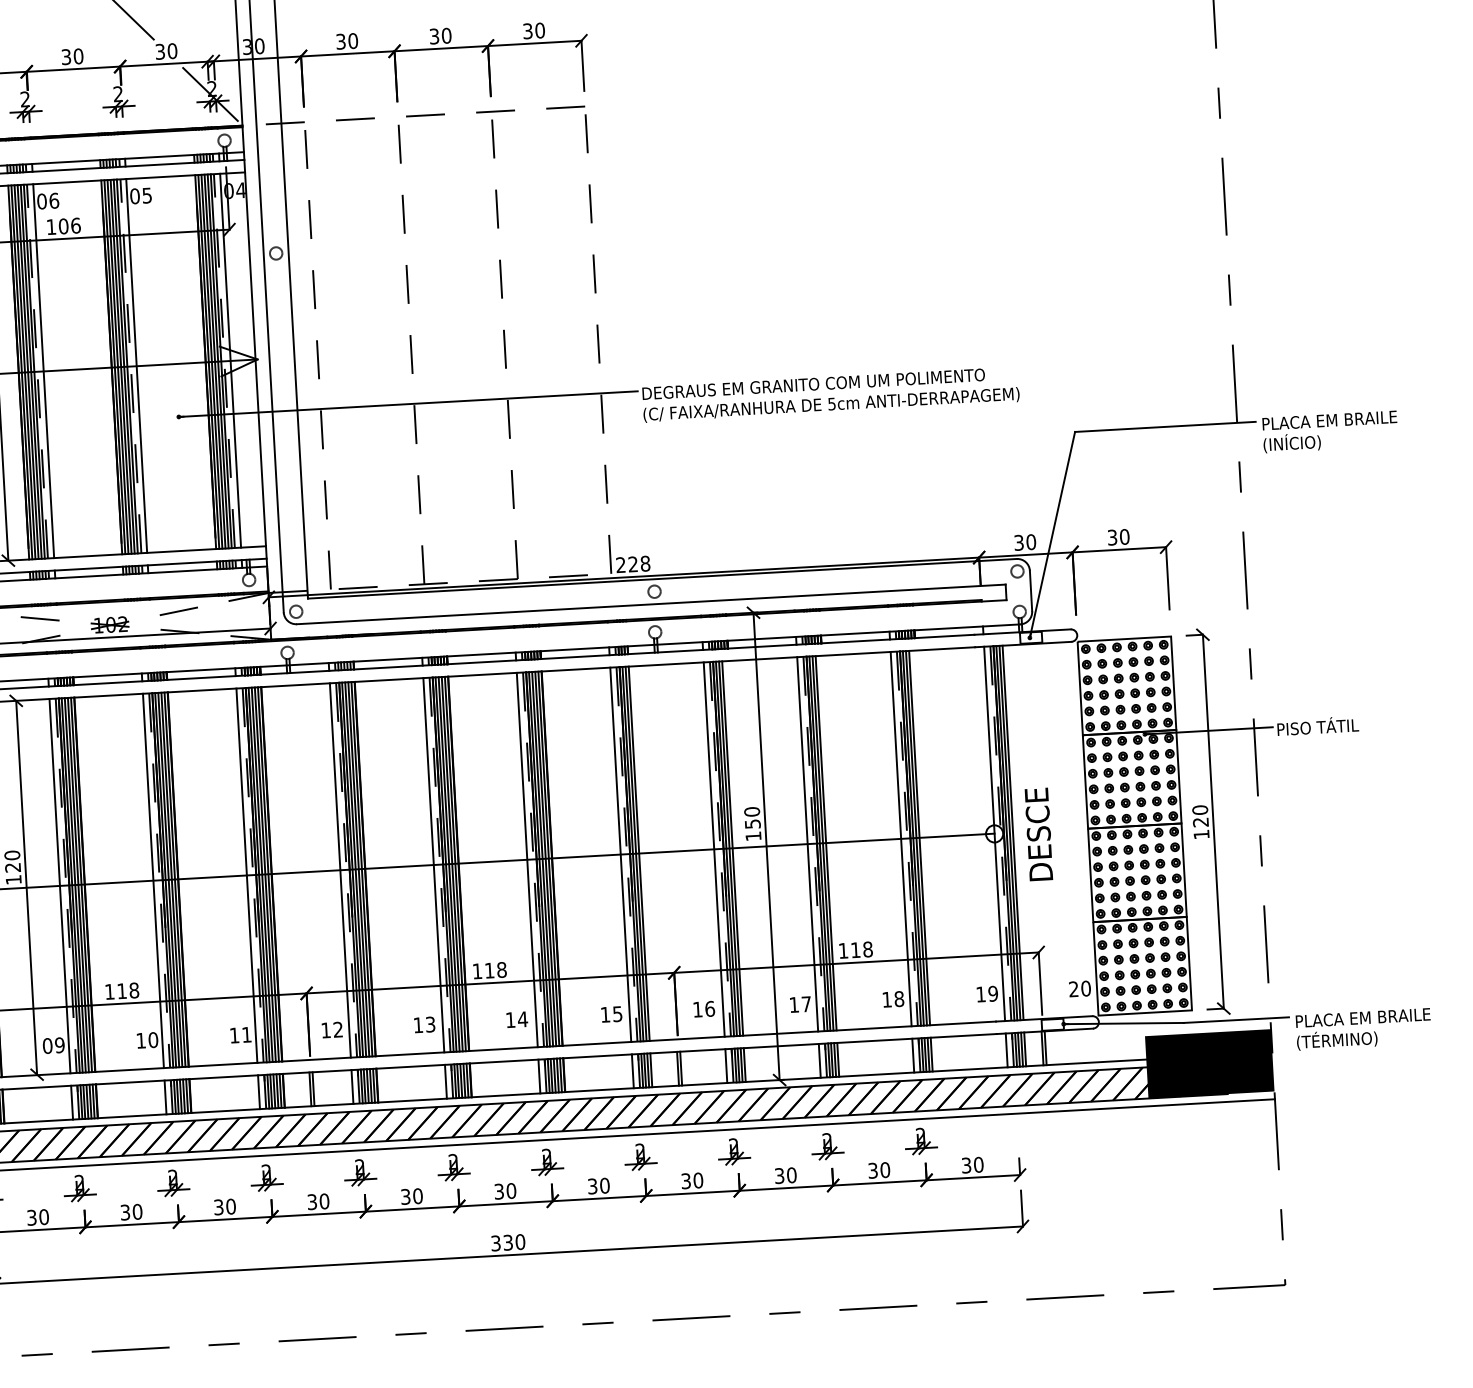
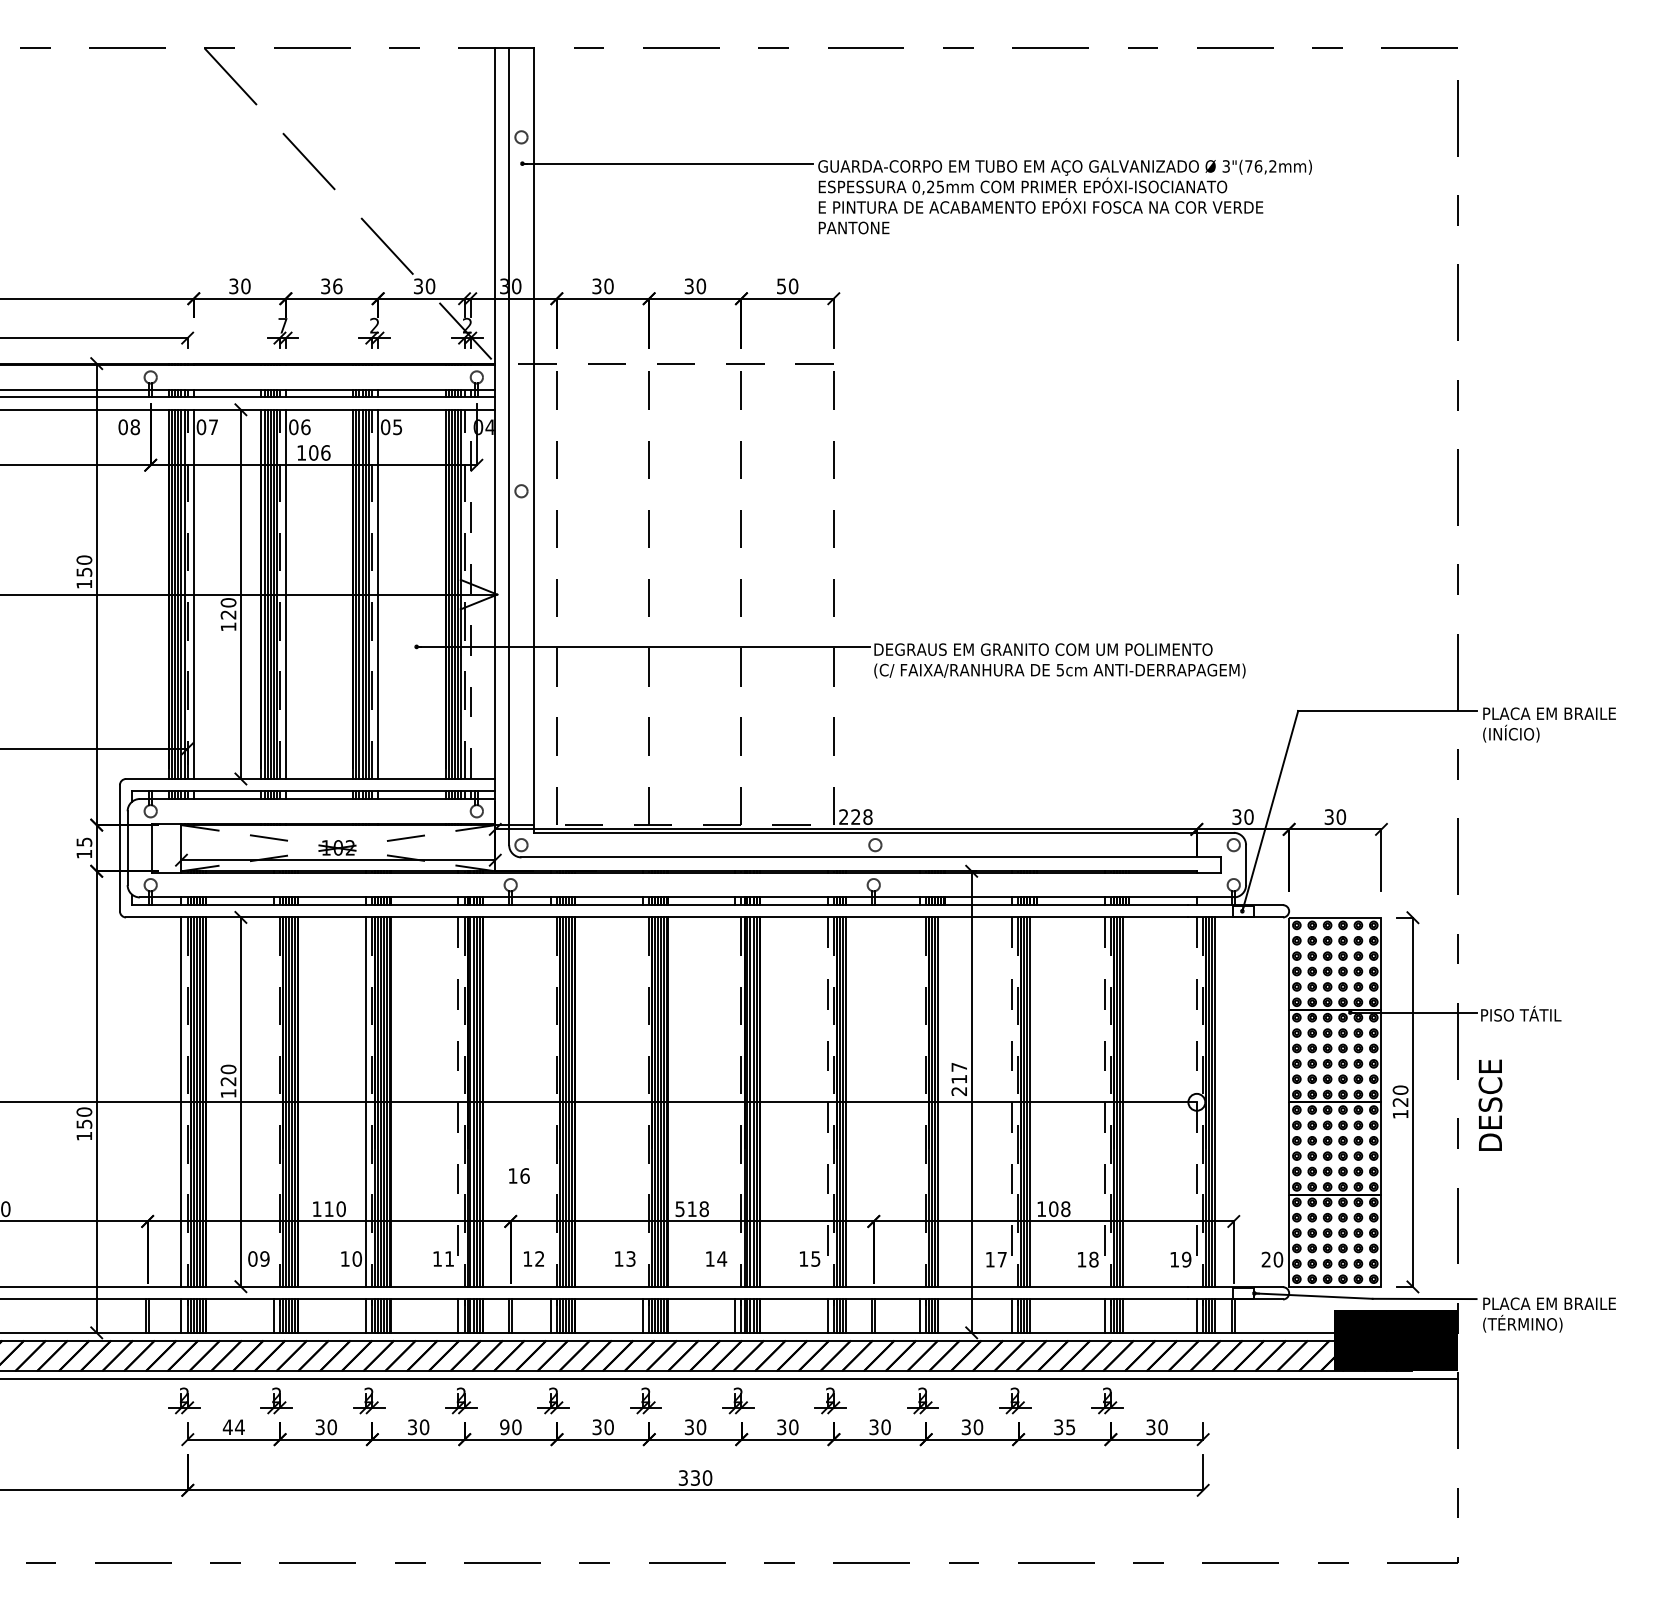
text: (527, 30) -> (781, 285), 30 -> 50
text: (78, 55) -> (337, 285), 30 -> 36
text: (24, 99) -> (282, 325), 2 -> 7
line: (230, 360) -> (470, 594), solid -> dashed
text: (752, 824) -> (959, 1079), 150 -> 217
text: (1038, 833) -> (1490, 1104), moved
line: (994, 834) -> (1196, 1102), solid -> dashed
line: (901, 839) -> (1104, 1102), solid -> dashed
line: (807, 844) -> (1012, 1102), solid -> dashed
line: (713, 849) -> (919, 1102), removed
line: (620, 855) -> (827, 1102), solid -> dashed
line: (527, 860) -> (735, 1102), removed
line: (434, 865) -> (643, 1102), removed
line: (340, 870) -> (550, 1102), removed
line: (247, 875) -> (458, 1102), solid -> dashed
line: (59, 886) -> (273, 1102), removed
text: (855, 950) -> (1053, 1209), 118 -> 108
text: (476, 971) -> (679, 1209), 118 -> 518
text: (133, 989) -> (340, 1208), 118 -> 110
text: (704, 1008) -> (519, 1175), moved
text: (885, 1170) -> (1070, 1427), 30 -> 35
text: (311, 1201) -> (504, 1426), 30 -> 90
text: (37, 1217) -> (233, 1427), 30 -> 44

